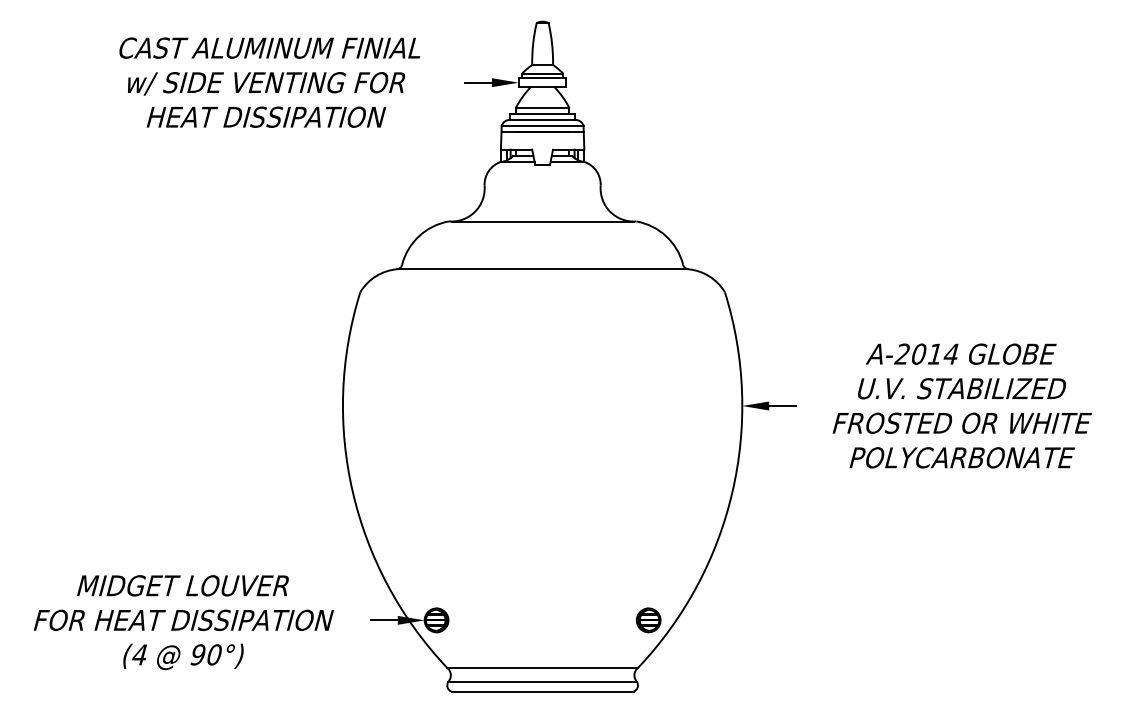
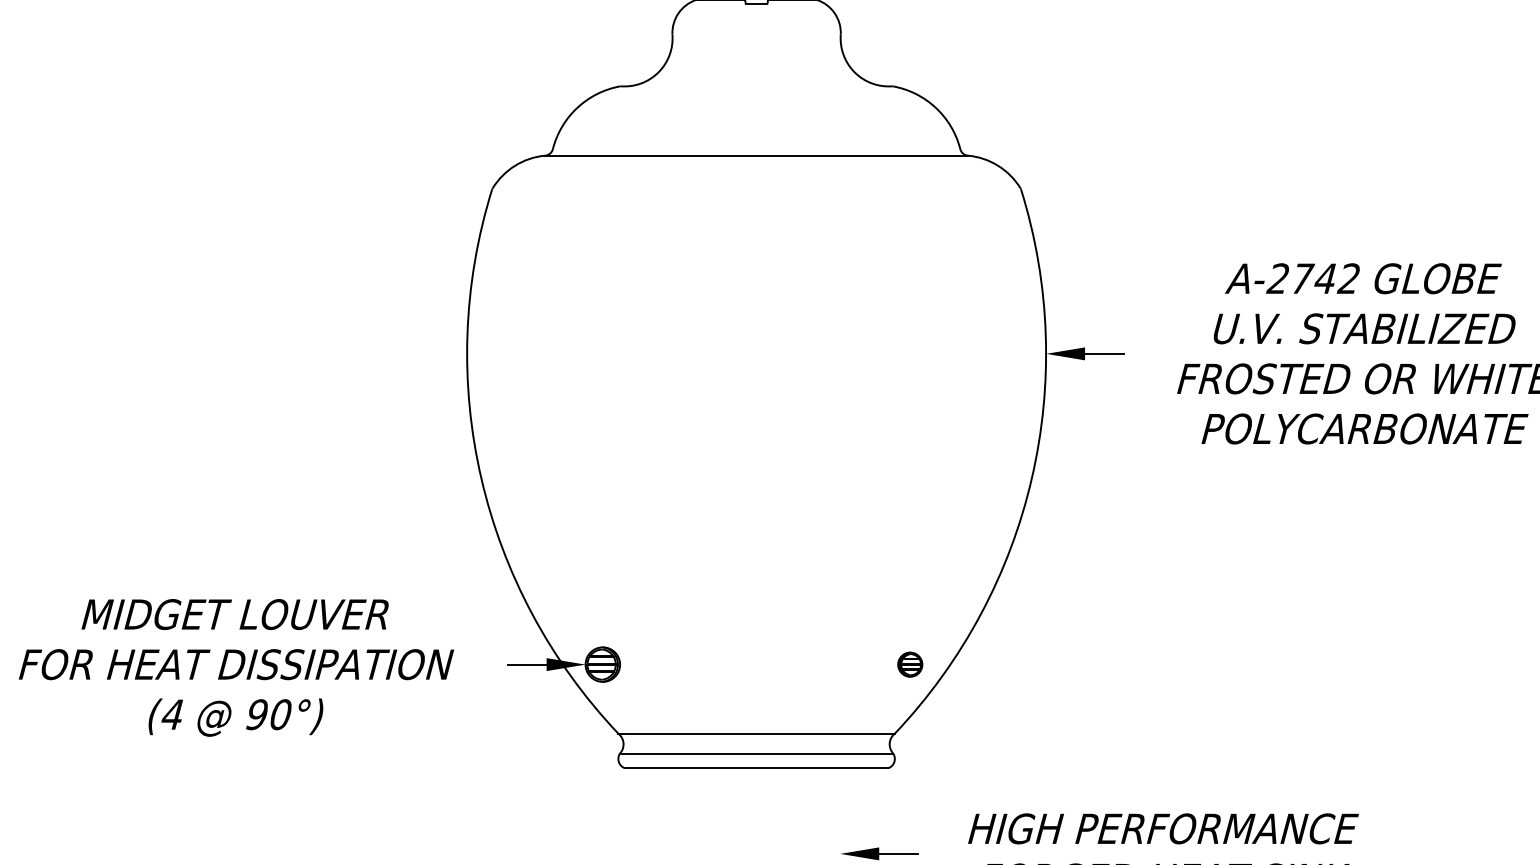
line: (542, 221) -> (756, 86), removed
text: (935, 353) -> (1326, 277), A-2014 -> A-2742
part: (648, 620) -> (910, 664), size x0.7

